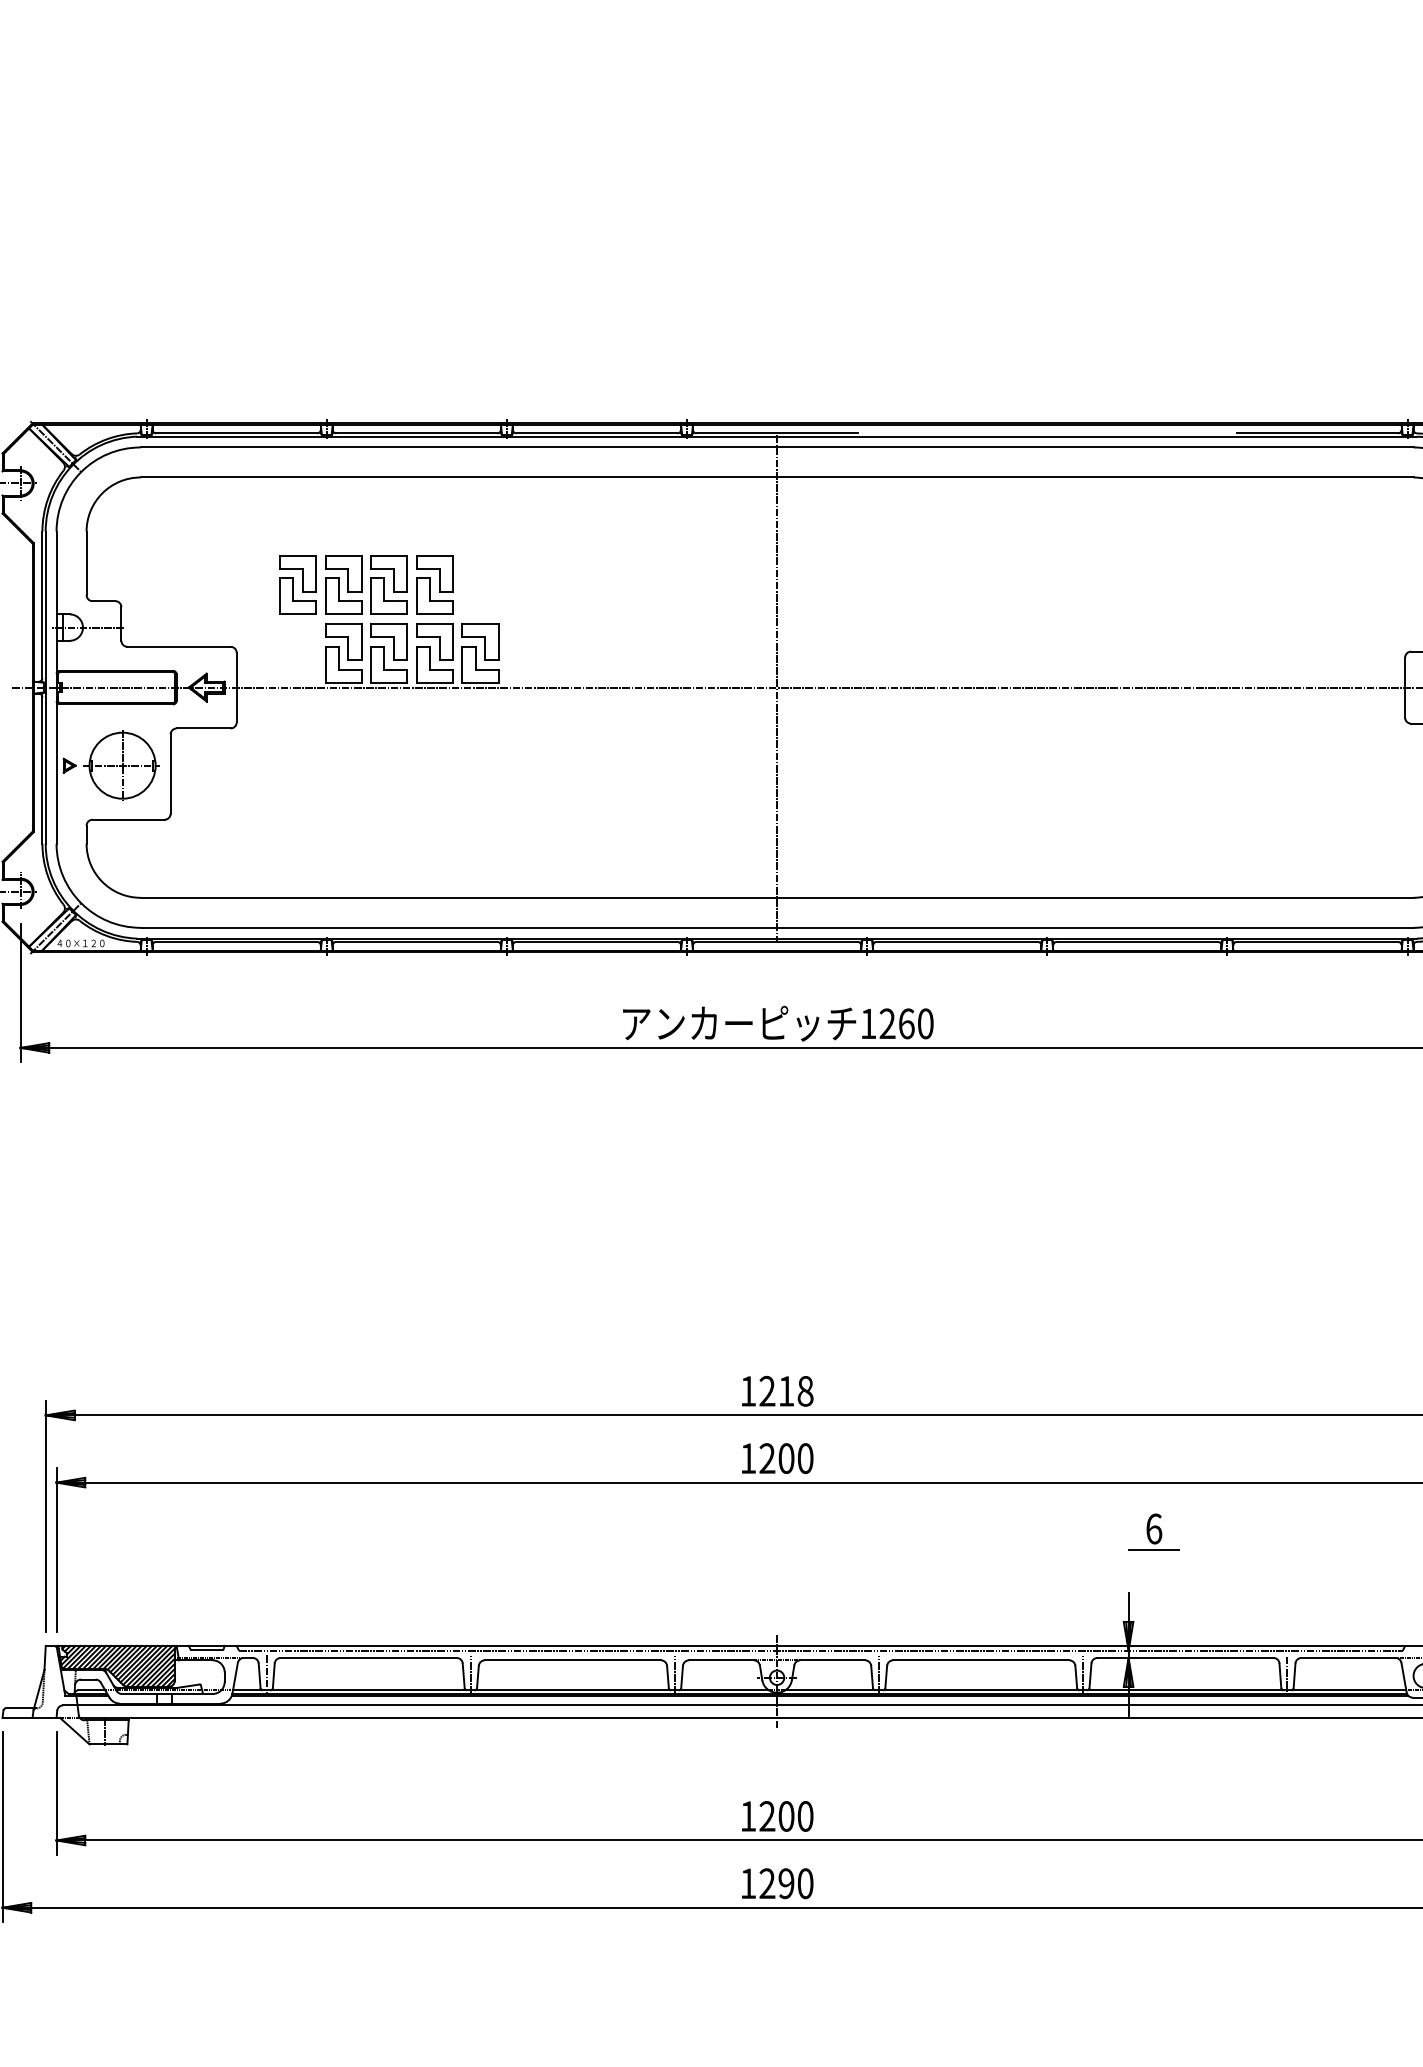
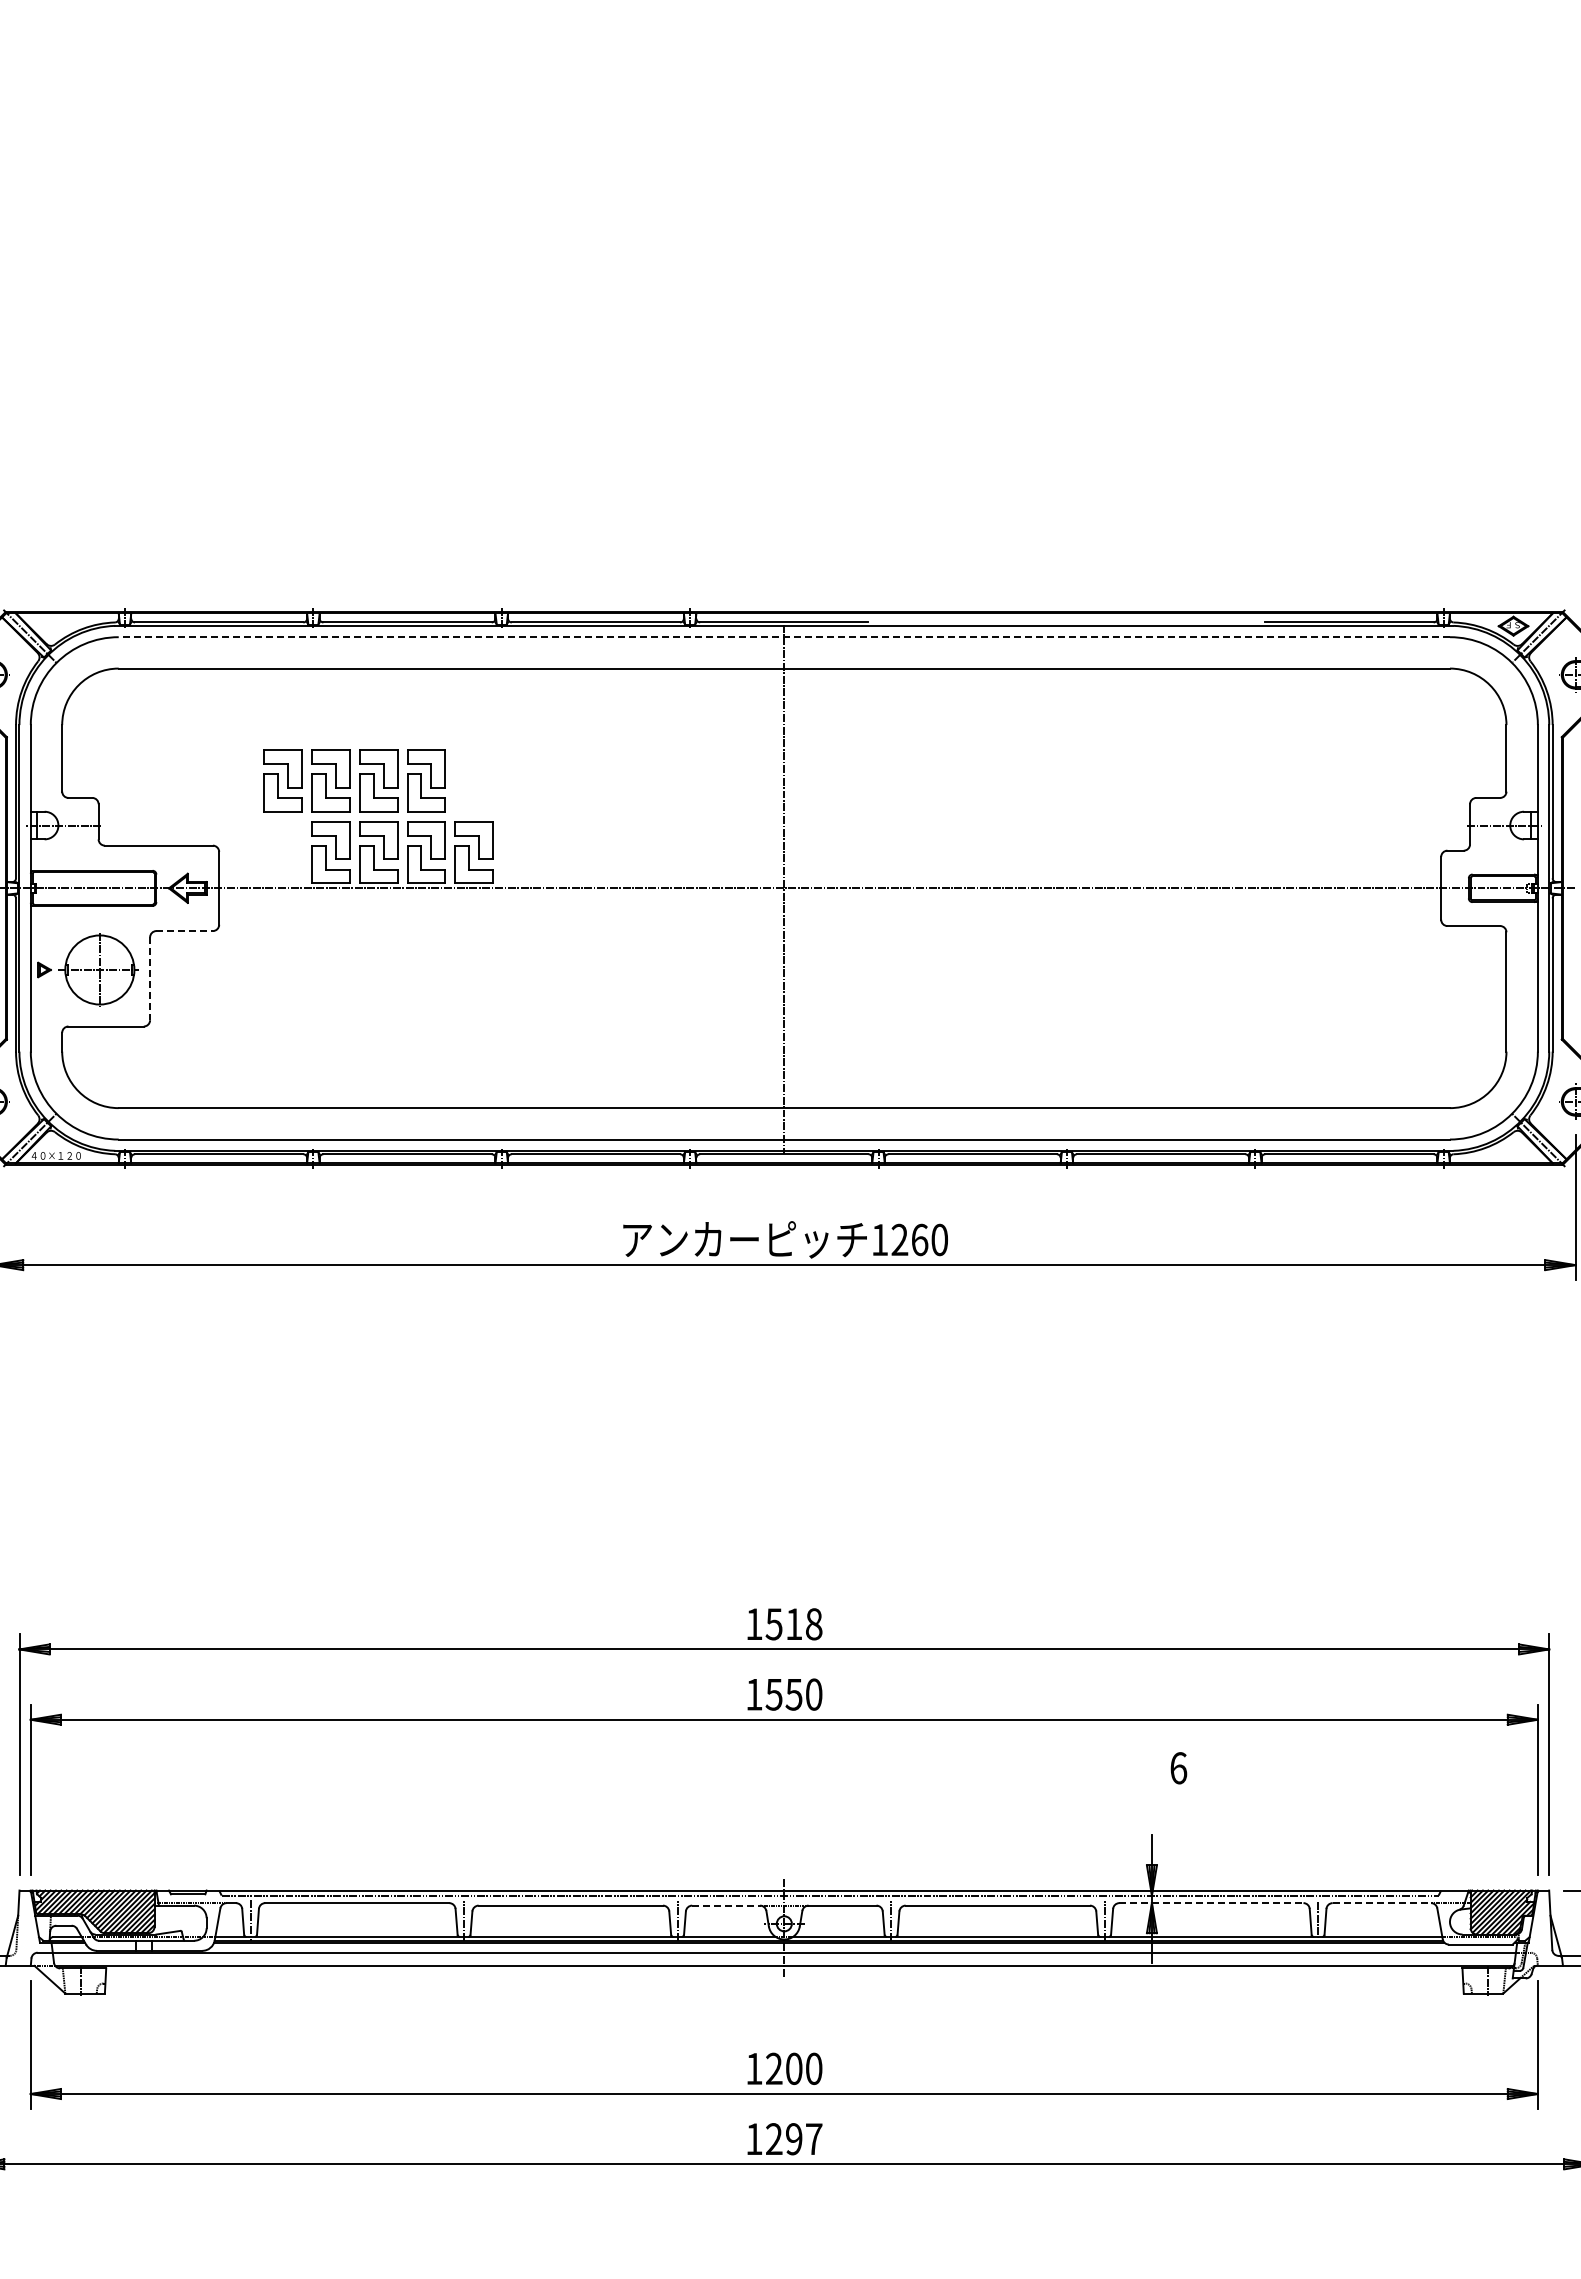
line: (777, 447) -> (784, 637), solid -> dashed
line: (204, 728) -> (185, 931), solid -> dashed
line: (171, 774) -> (150, 979), solid -> dashed
text: (766, 1391) -> (773, 1624), 1218 -> 1518
text: (776, 1458) -> (783, 1694), 1200 -> 1550
line: (1153, 1550) -> (1177, 1790), removed
line: (1185, 1658) -> (1211, 1903), solid -> dashed
line: (1349, 1658) -> (1382, 1903), solid -> dashed
line: (721, 1660) -> (726, 1905), solid -> dashed
text: (805, 1883) -> (814, 2139), 1290 -> 1297

